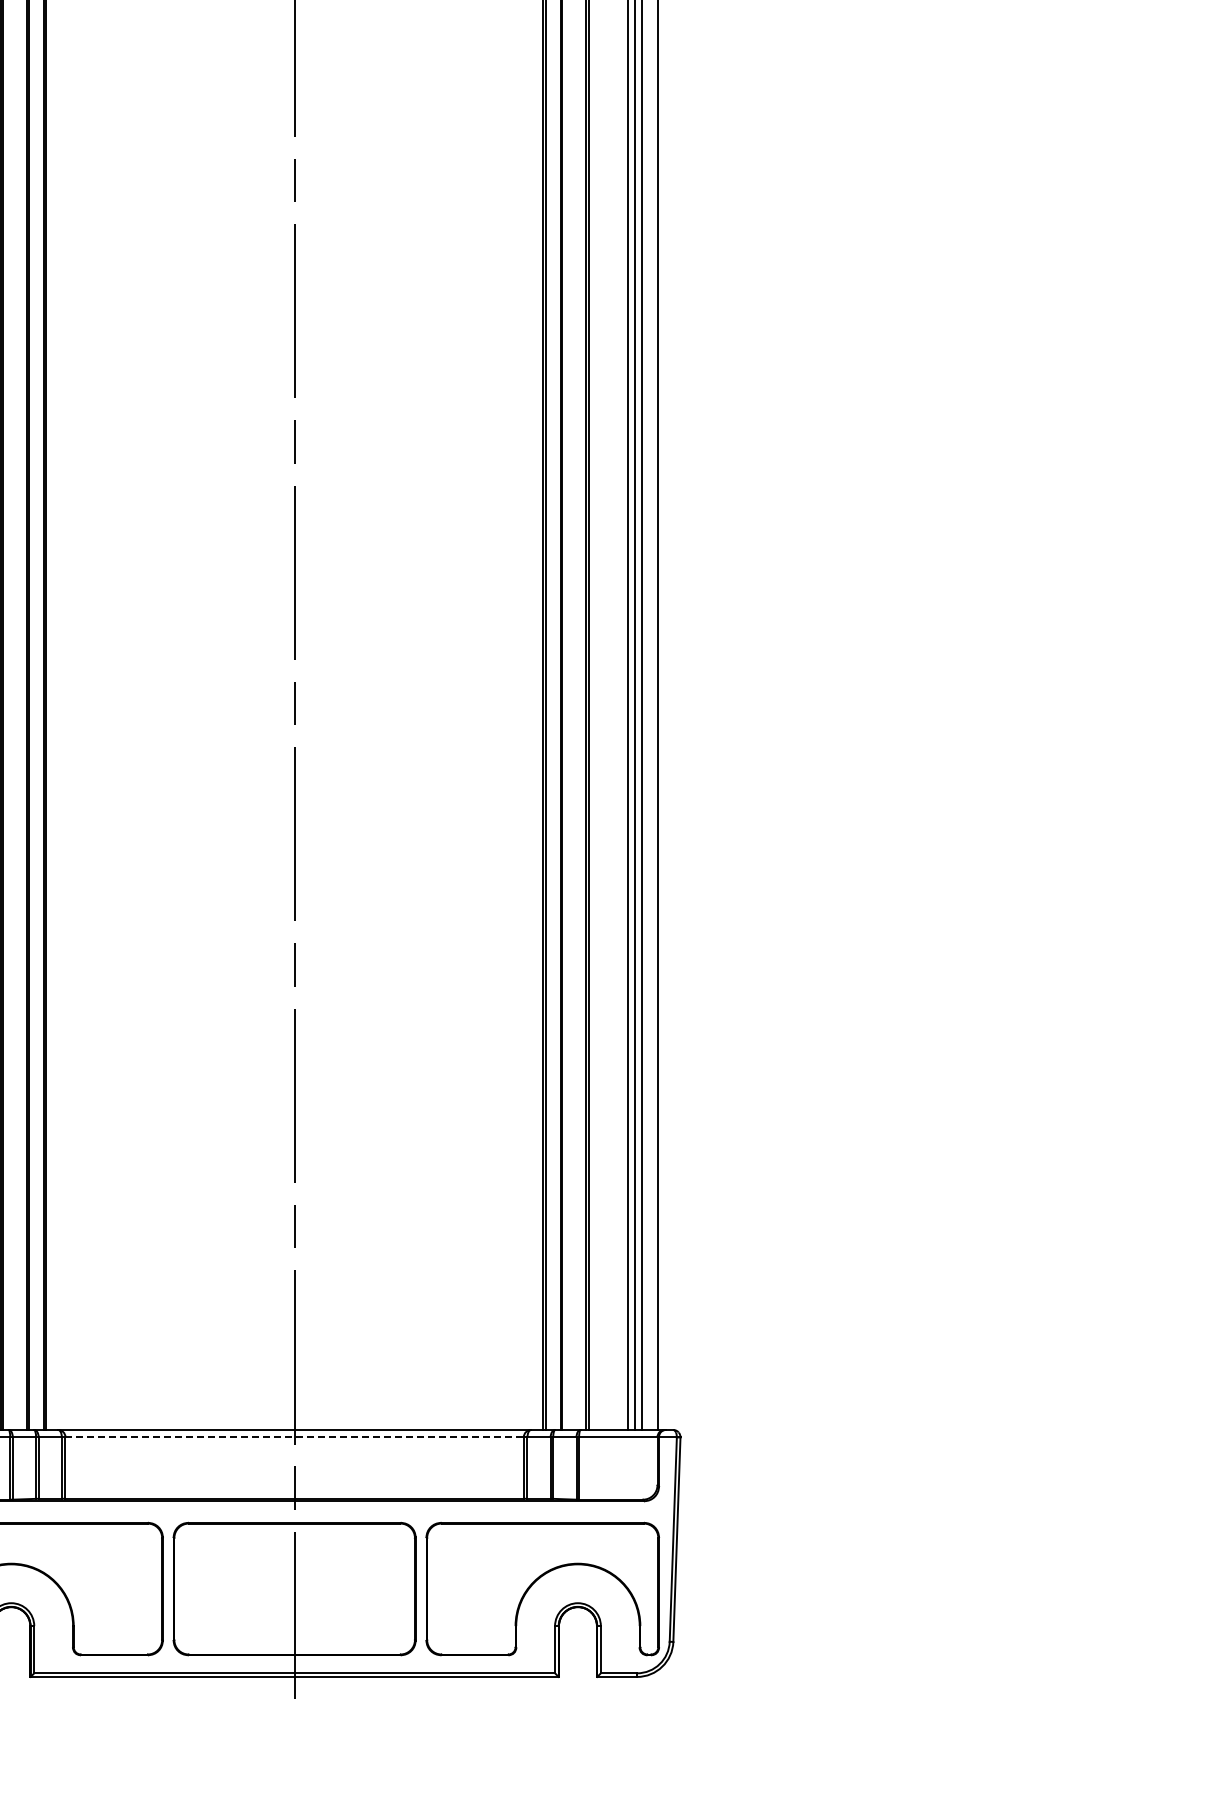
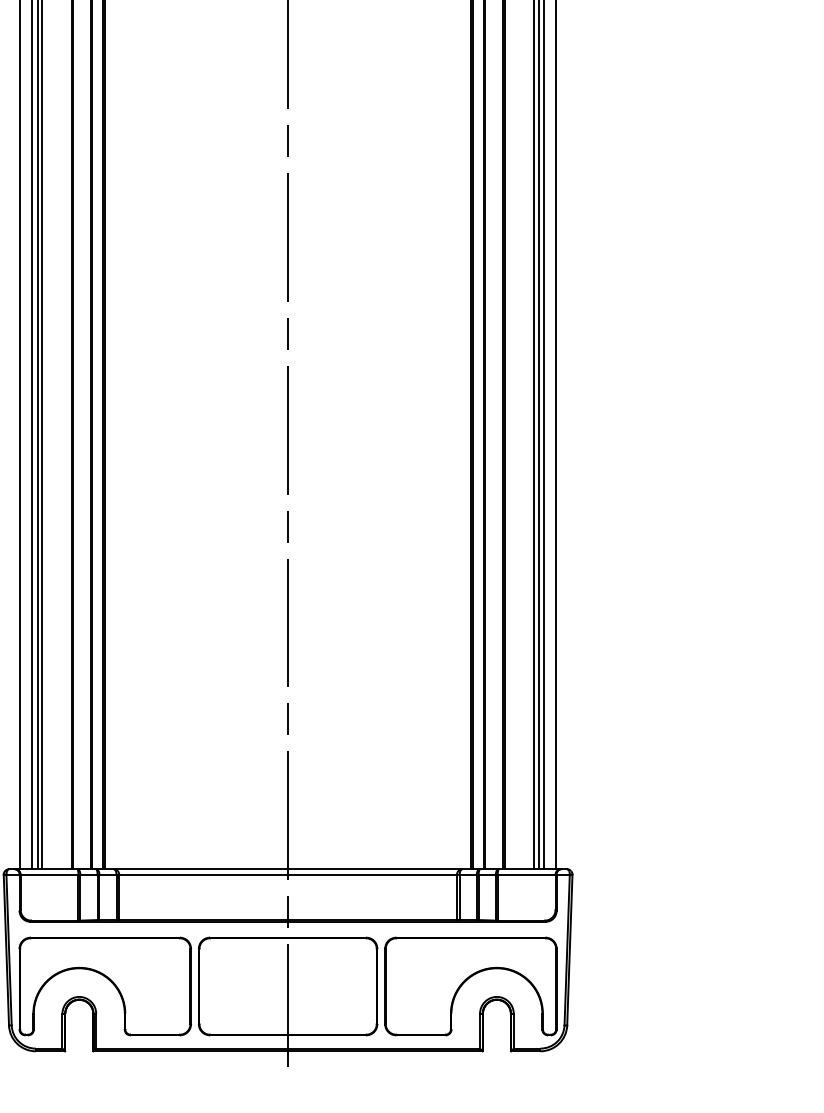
line: (295, 1437) -> (288, 874), dashed -> solid

